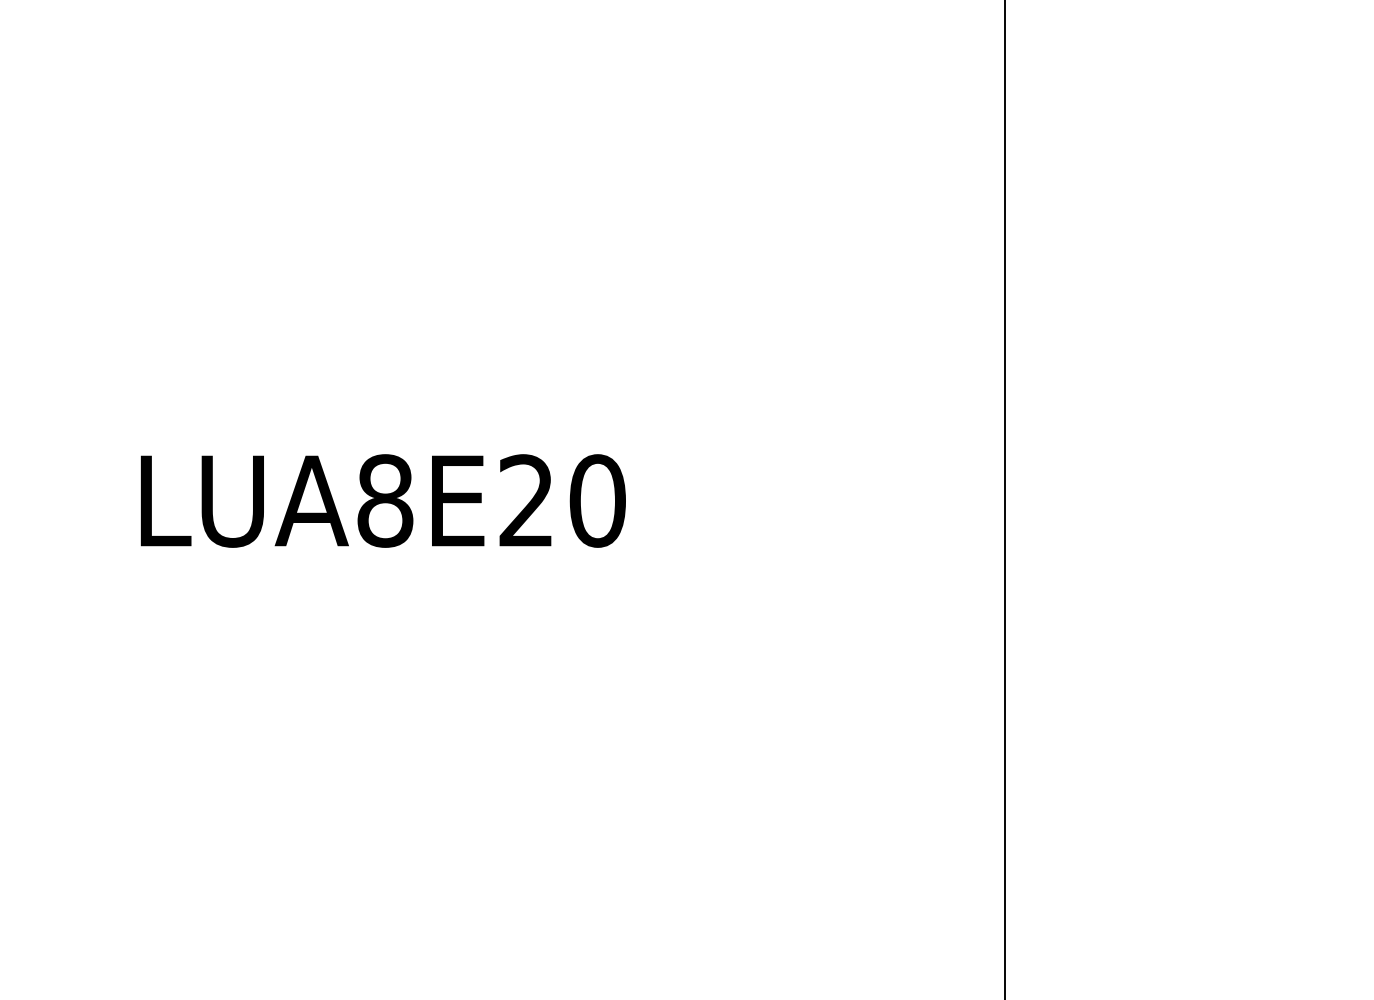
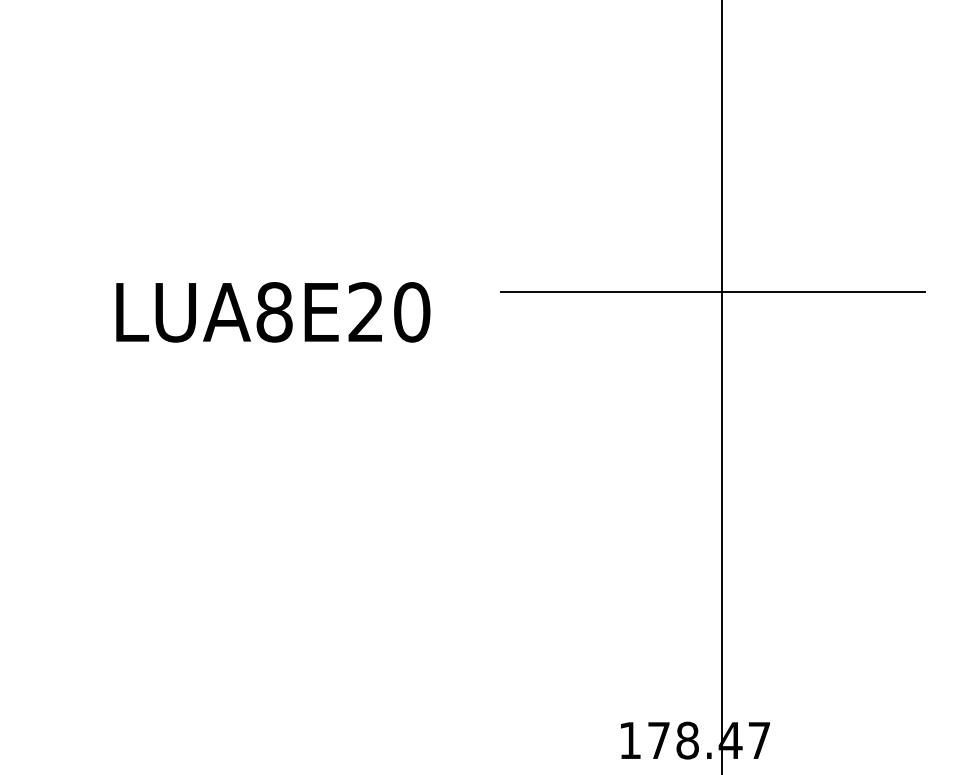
line: (992, 419) -> (713, 291), added
text: (383, 501) -> (273, 312), moved

